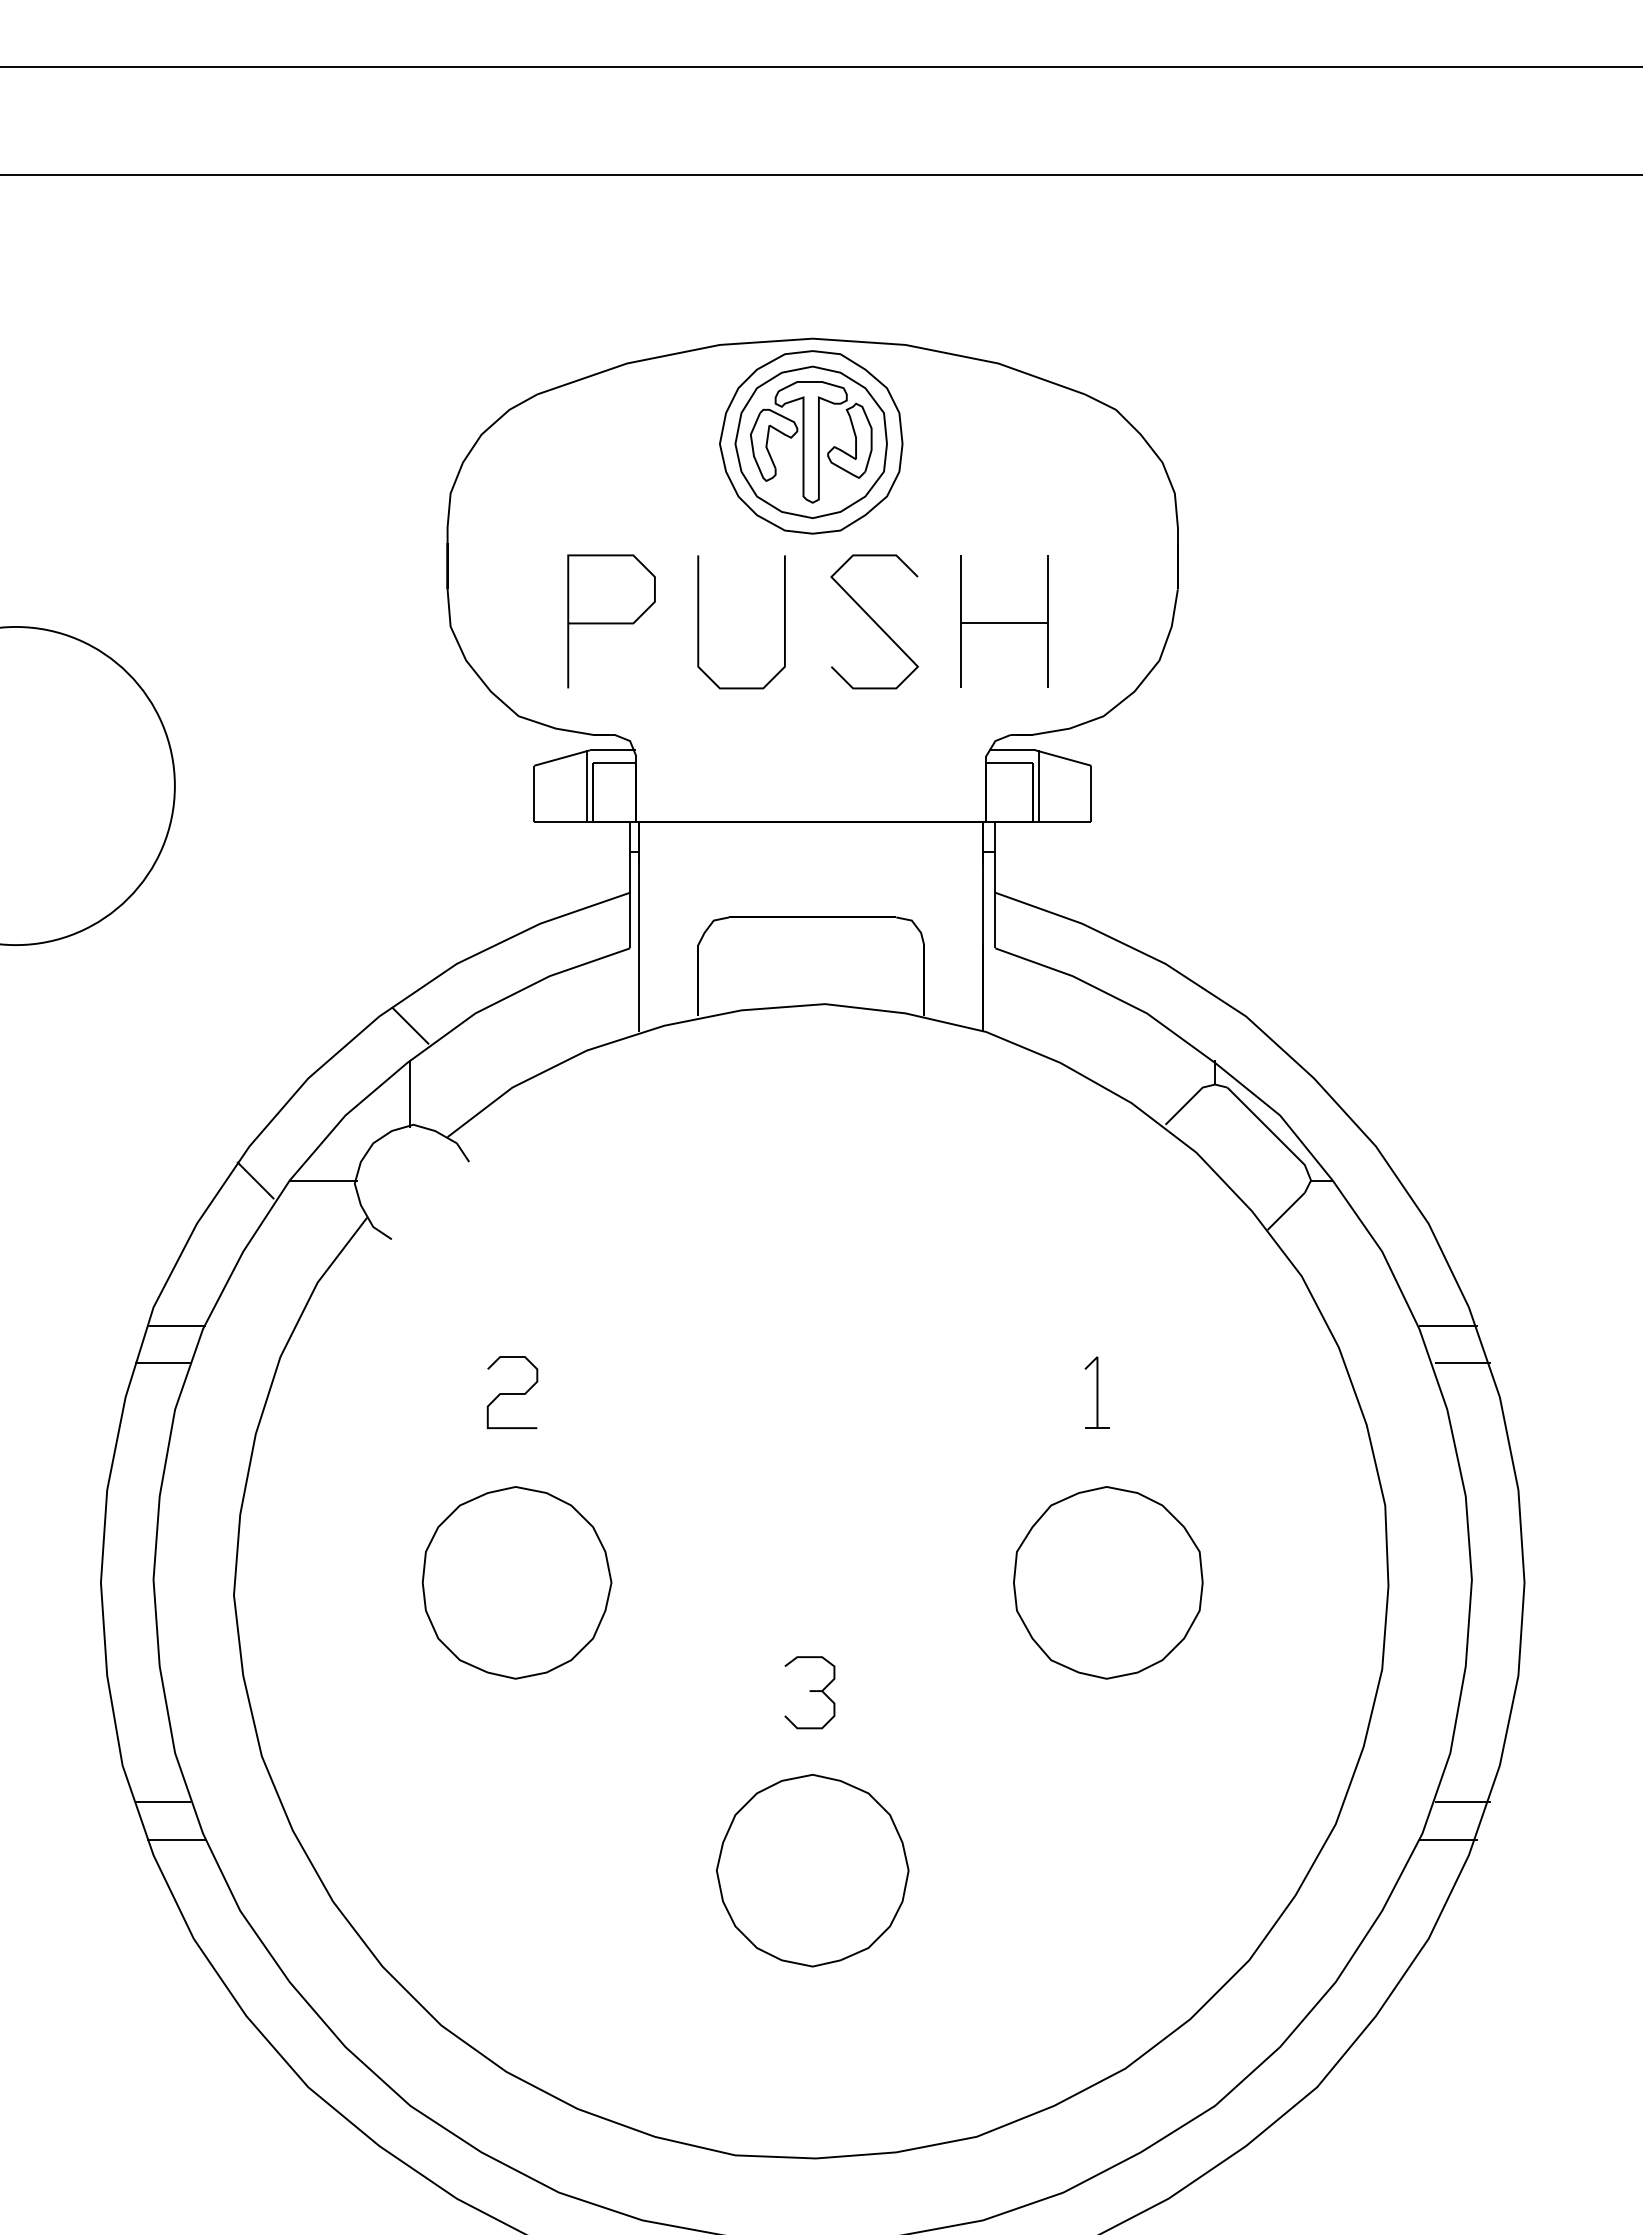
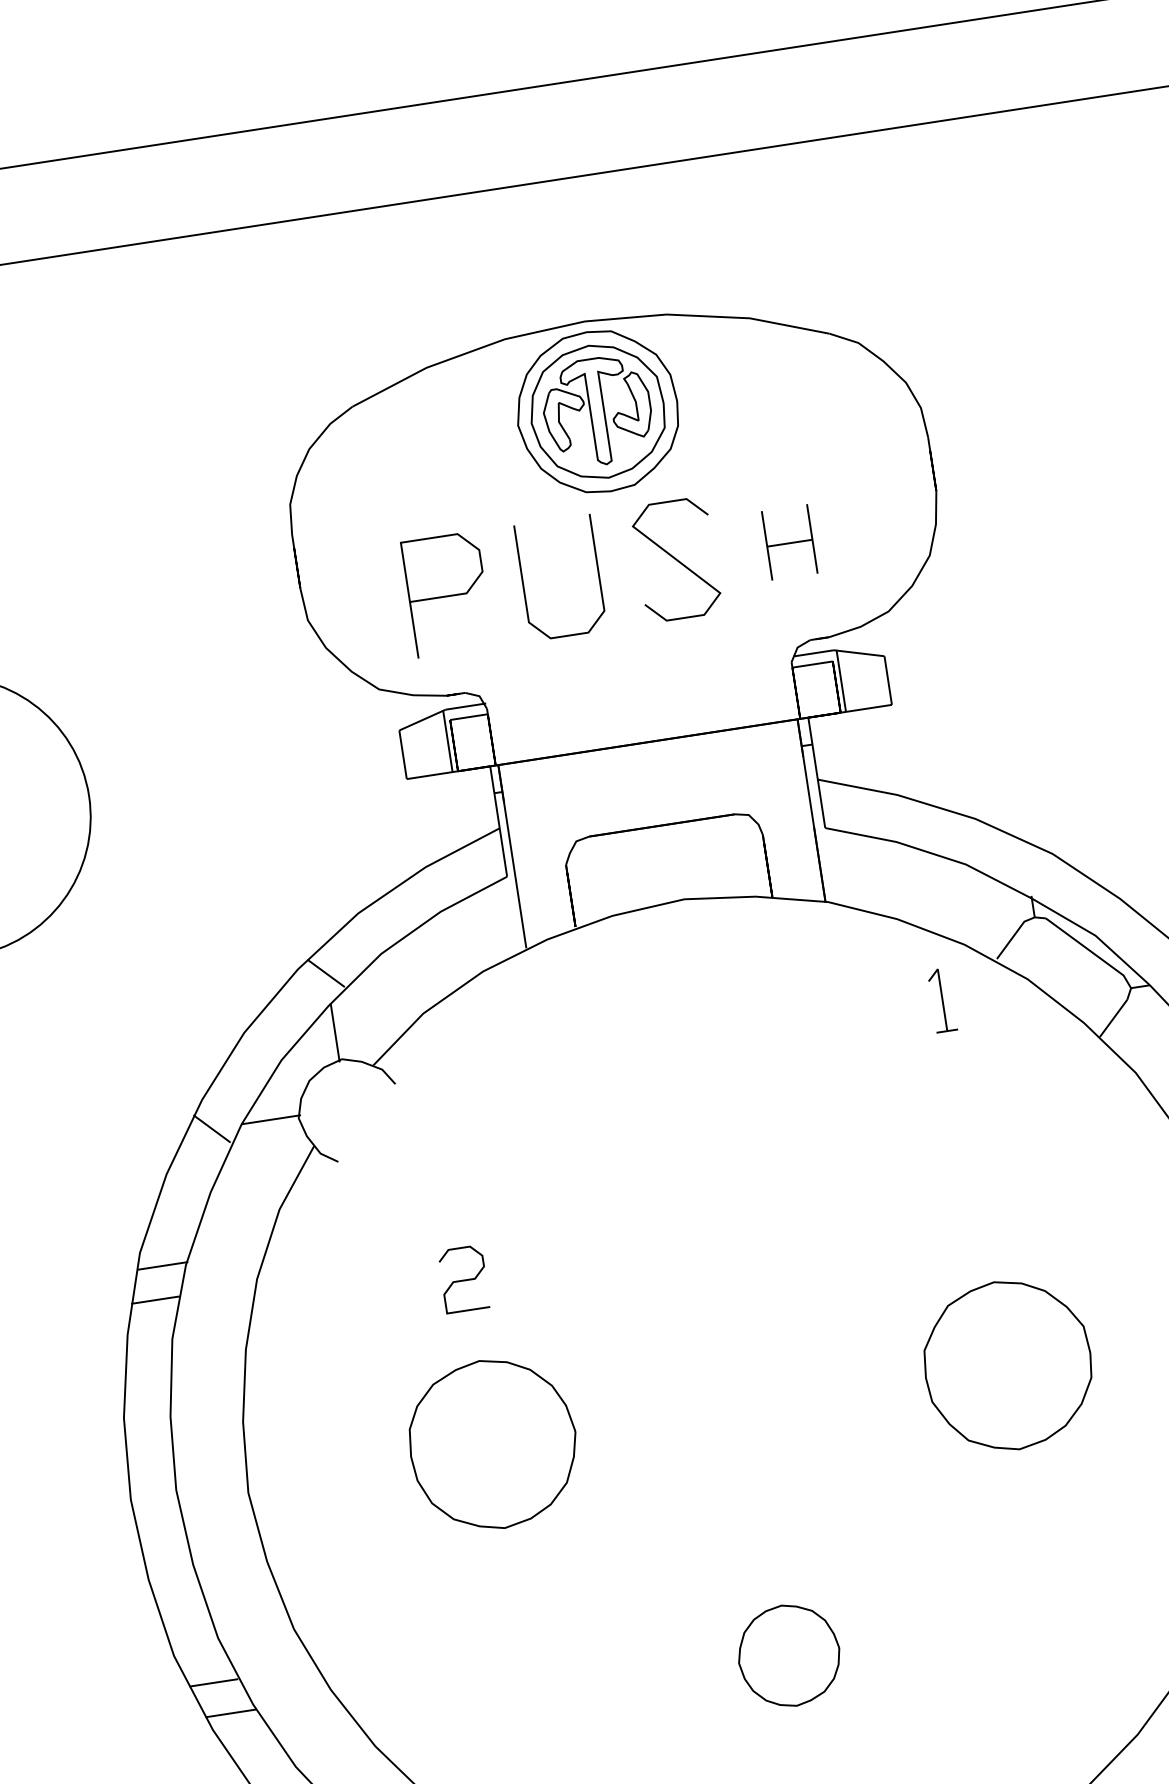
part: (1004, 621) -> (789, 542), size x0.6
part: (1096, 1392) -> (941, 1000), moved
part: (809, 1692) -> (762, 1500), removed
part: (812, 1870) -> (788, 1655), size x0.6

